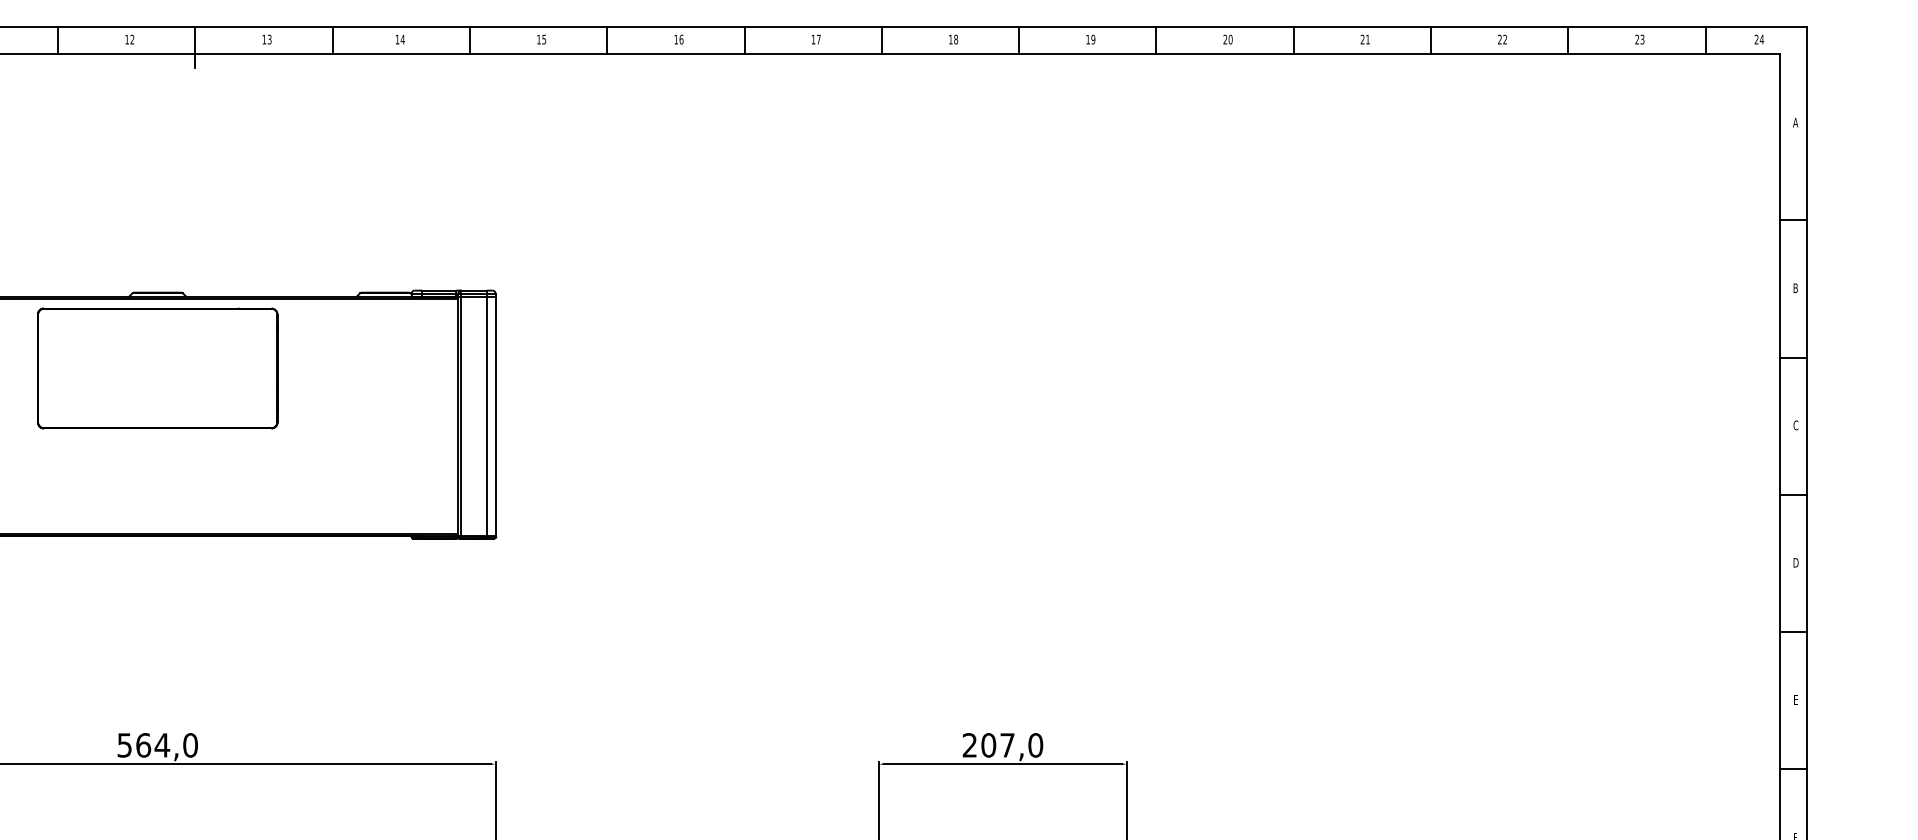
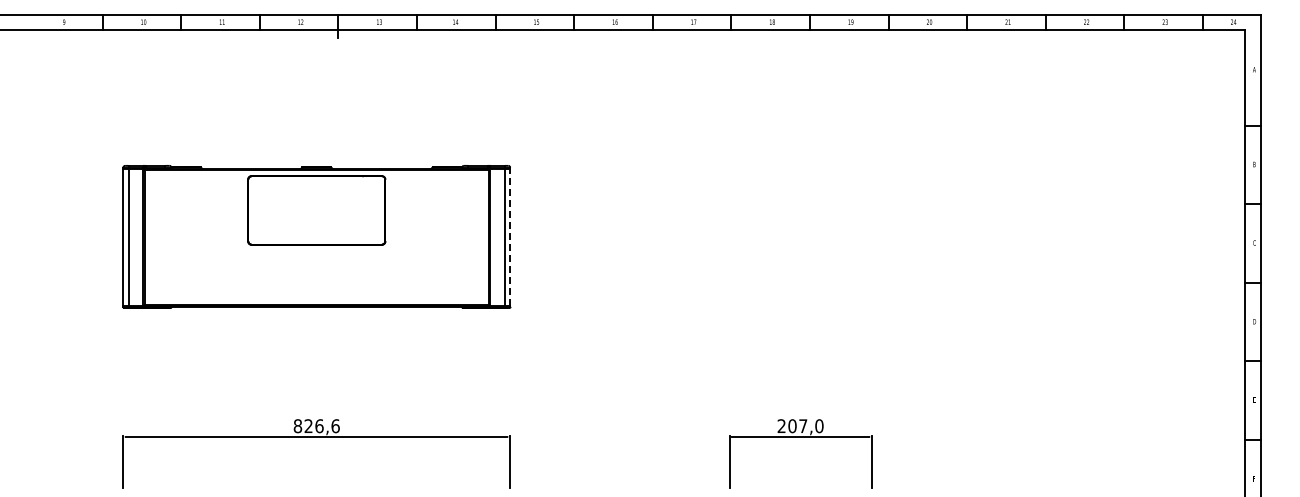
line: (496, 415) -> (510, 237), solid -> dashed
text: (157, 745) -> (316, 426), 564,0 -> 826,6

